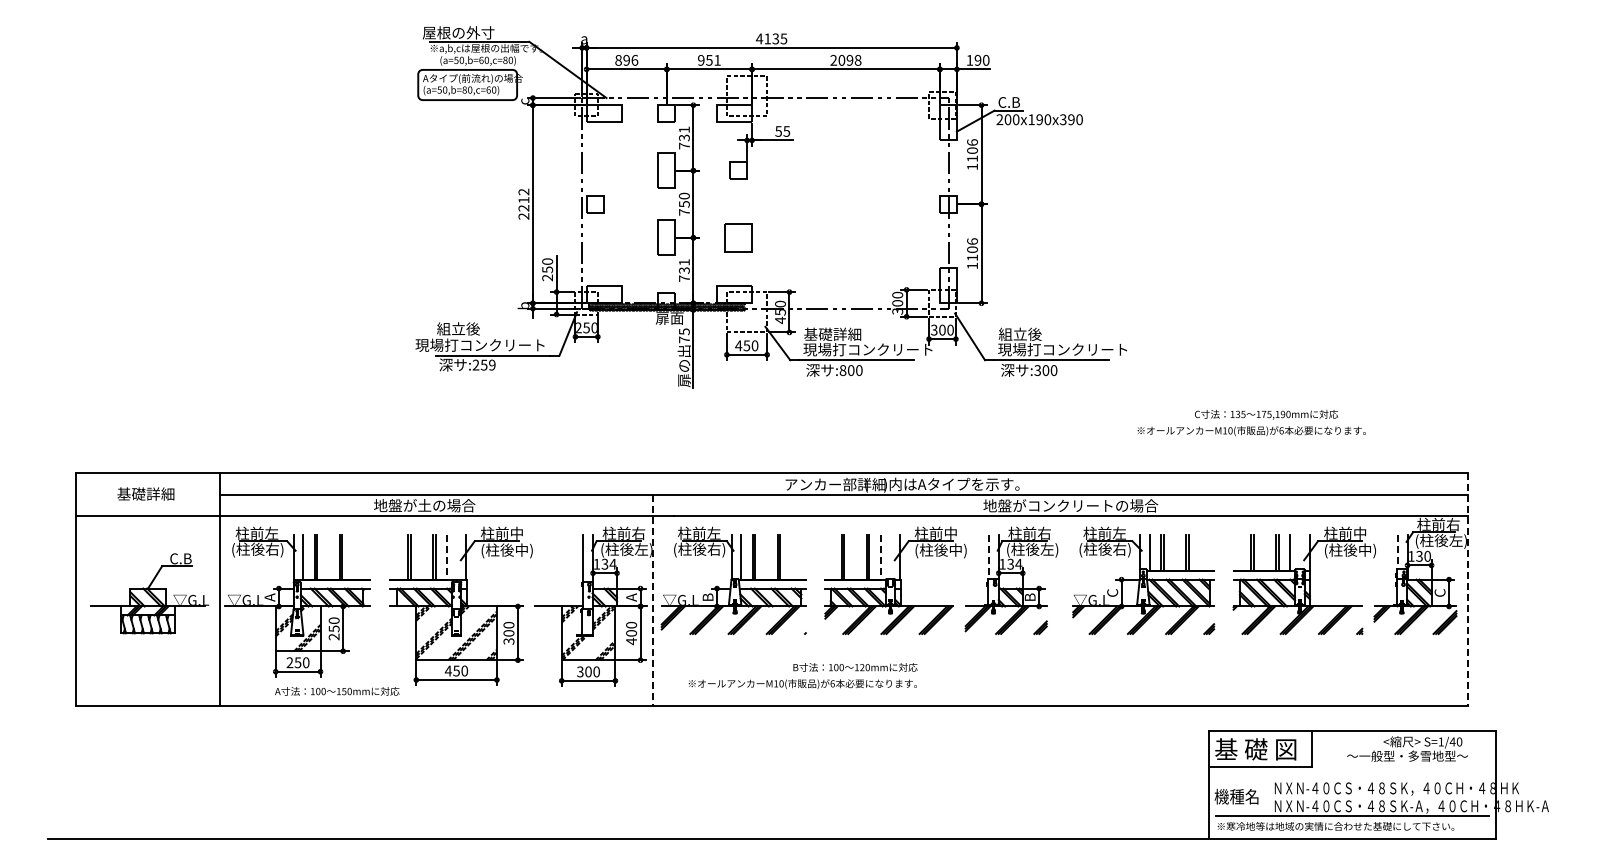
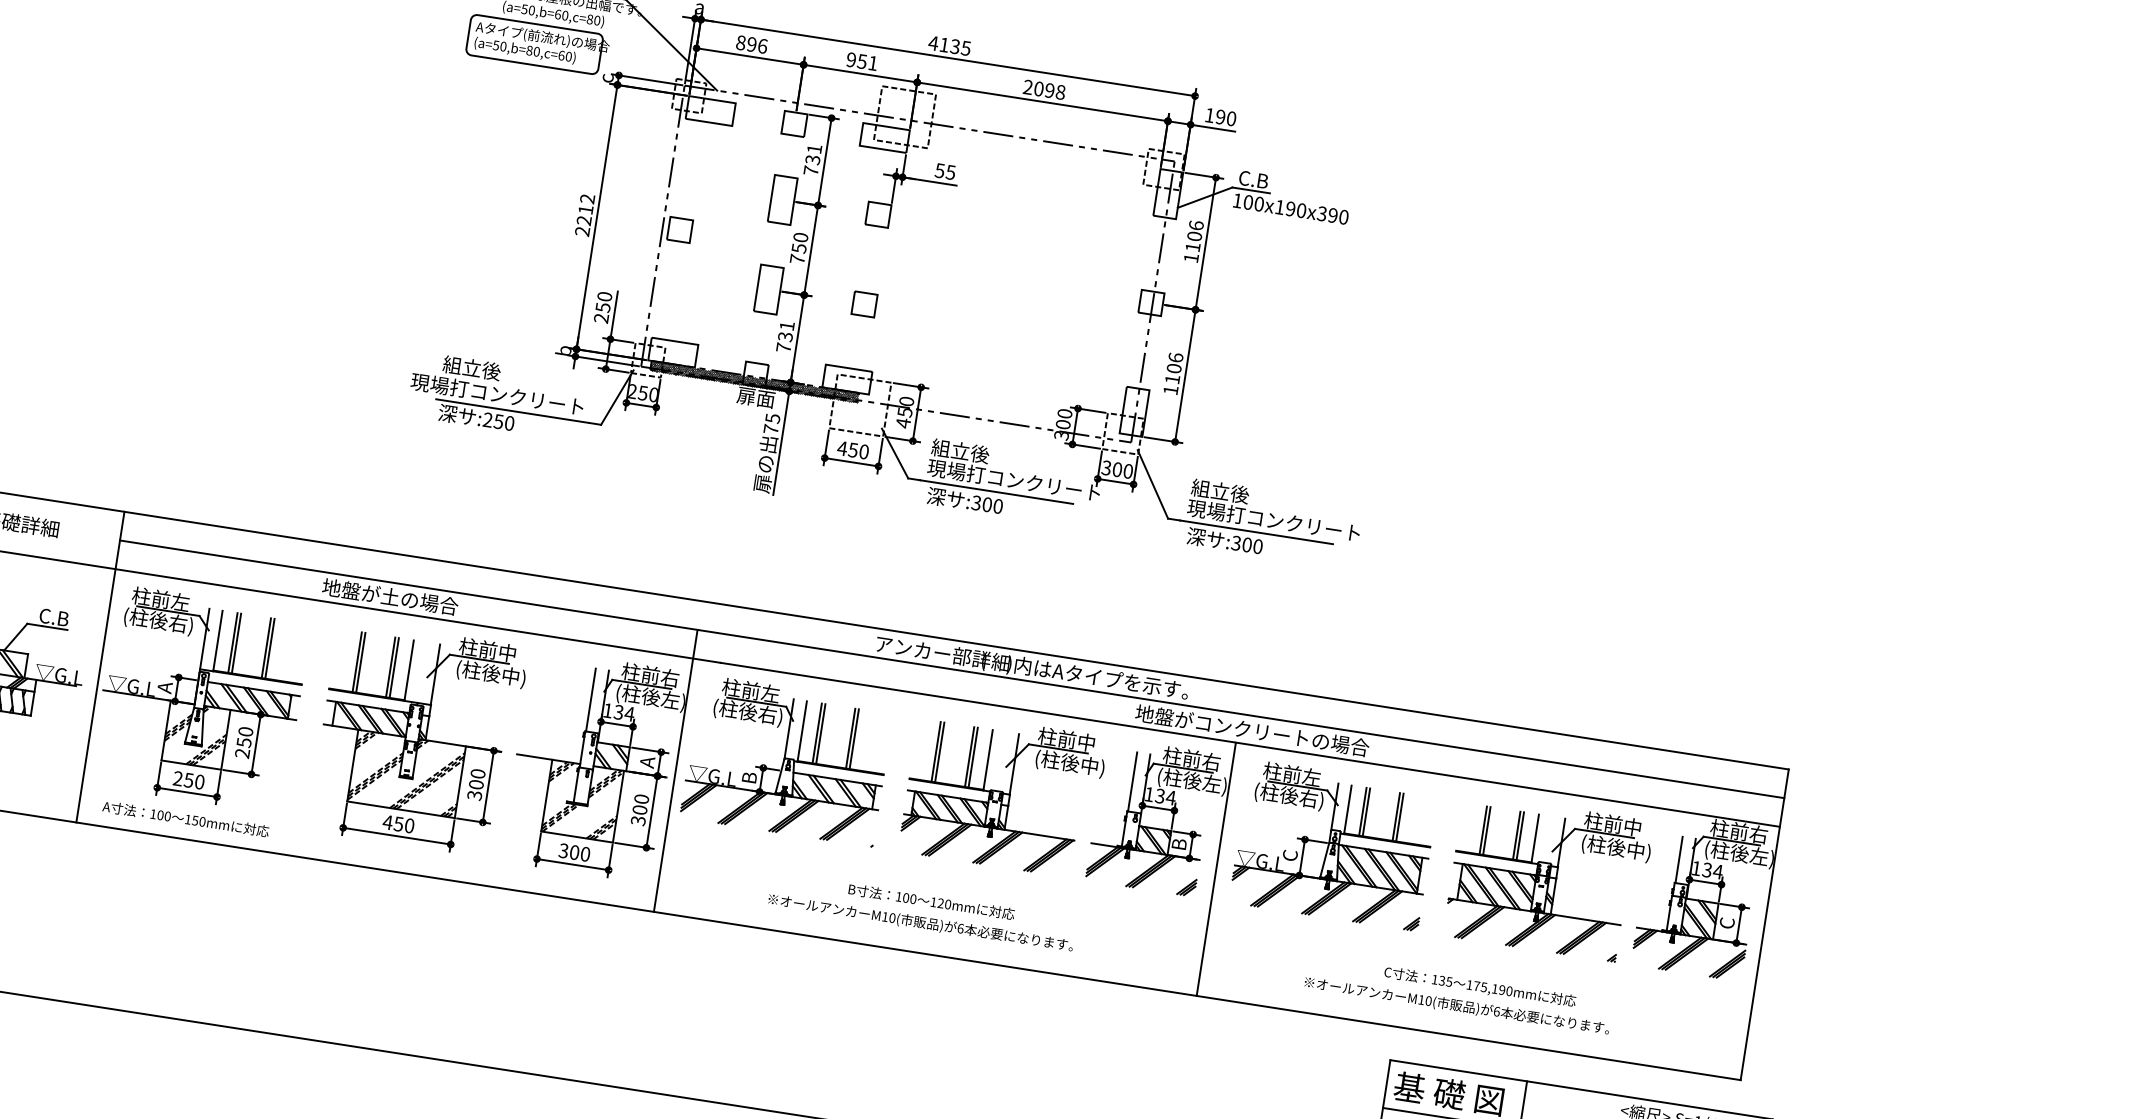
text: (999, 119) -> (1237, 200), 200x190x390 -> 100x190x390
part: (738, 237) -> (864, 303), size x0.62
text: (832, 333) -> (970, 451), 基礎詳細 -> 組立後
text: (492, 364) -> (509, 422), :259 -> :250
text: (842, 370) -> (975, 502), :800 -> :300
text: (1251, 423) -> (1458, 995), moved
line: (1397, 552) -> (1678, 860), dashed -> solid
text: (1427, 555) -> (1718, 870), 130 -> 134
line: (446, 557) -> (408, 670), dashed -> solid
line: (880, 557) -> (987, 760), dashed -> solid
line: (988, 557) -> (1131, 782), dashed -> solid
line: (1467, 590) -> (1764, 925), dashed -> solid
line: (653, 600) -> (676, 770), dashed -> solid
line: (1060, 611) -> (1216, 869), added
text: (631, 641) -> (638, 820), 400 -> 300
text: (802, 684) -> (920, 923), moved
text: (337, 691) -> (186, 819), moved

